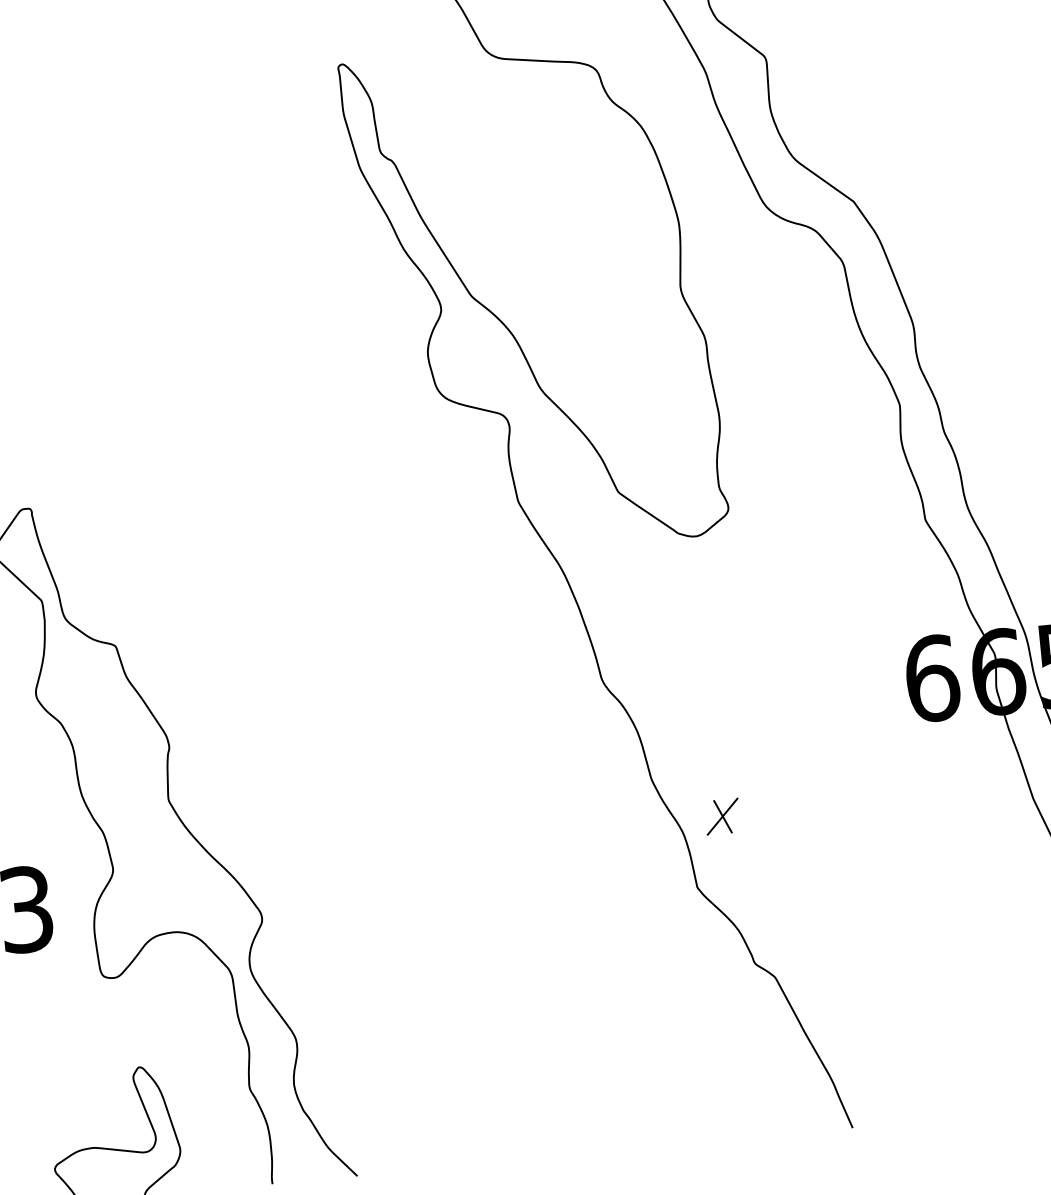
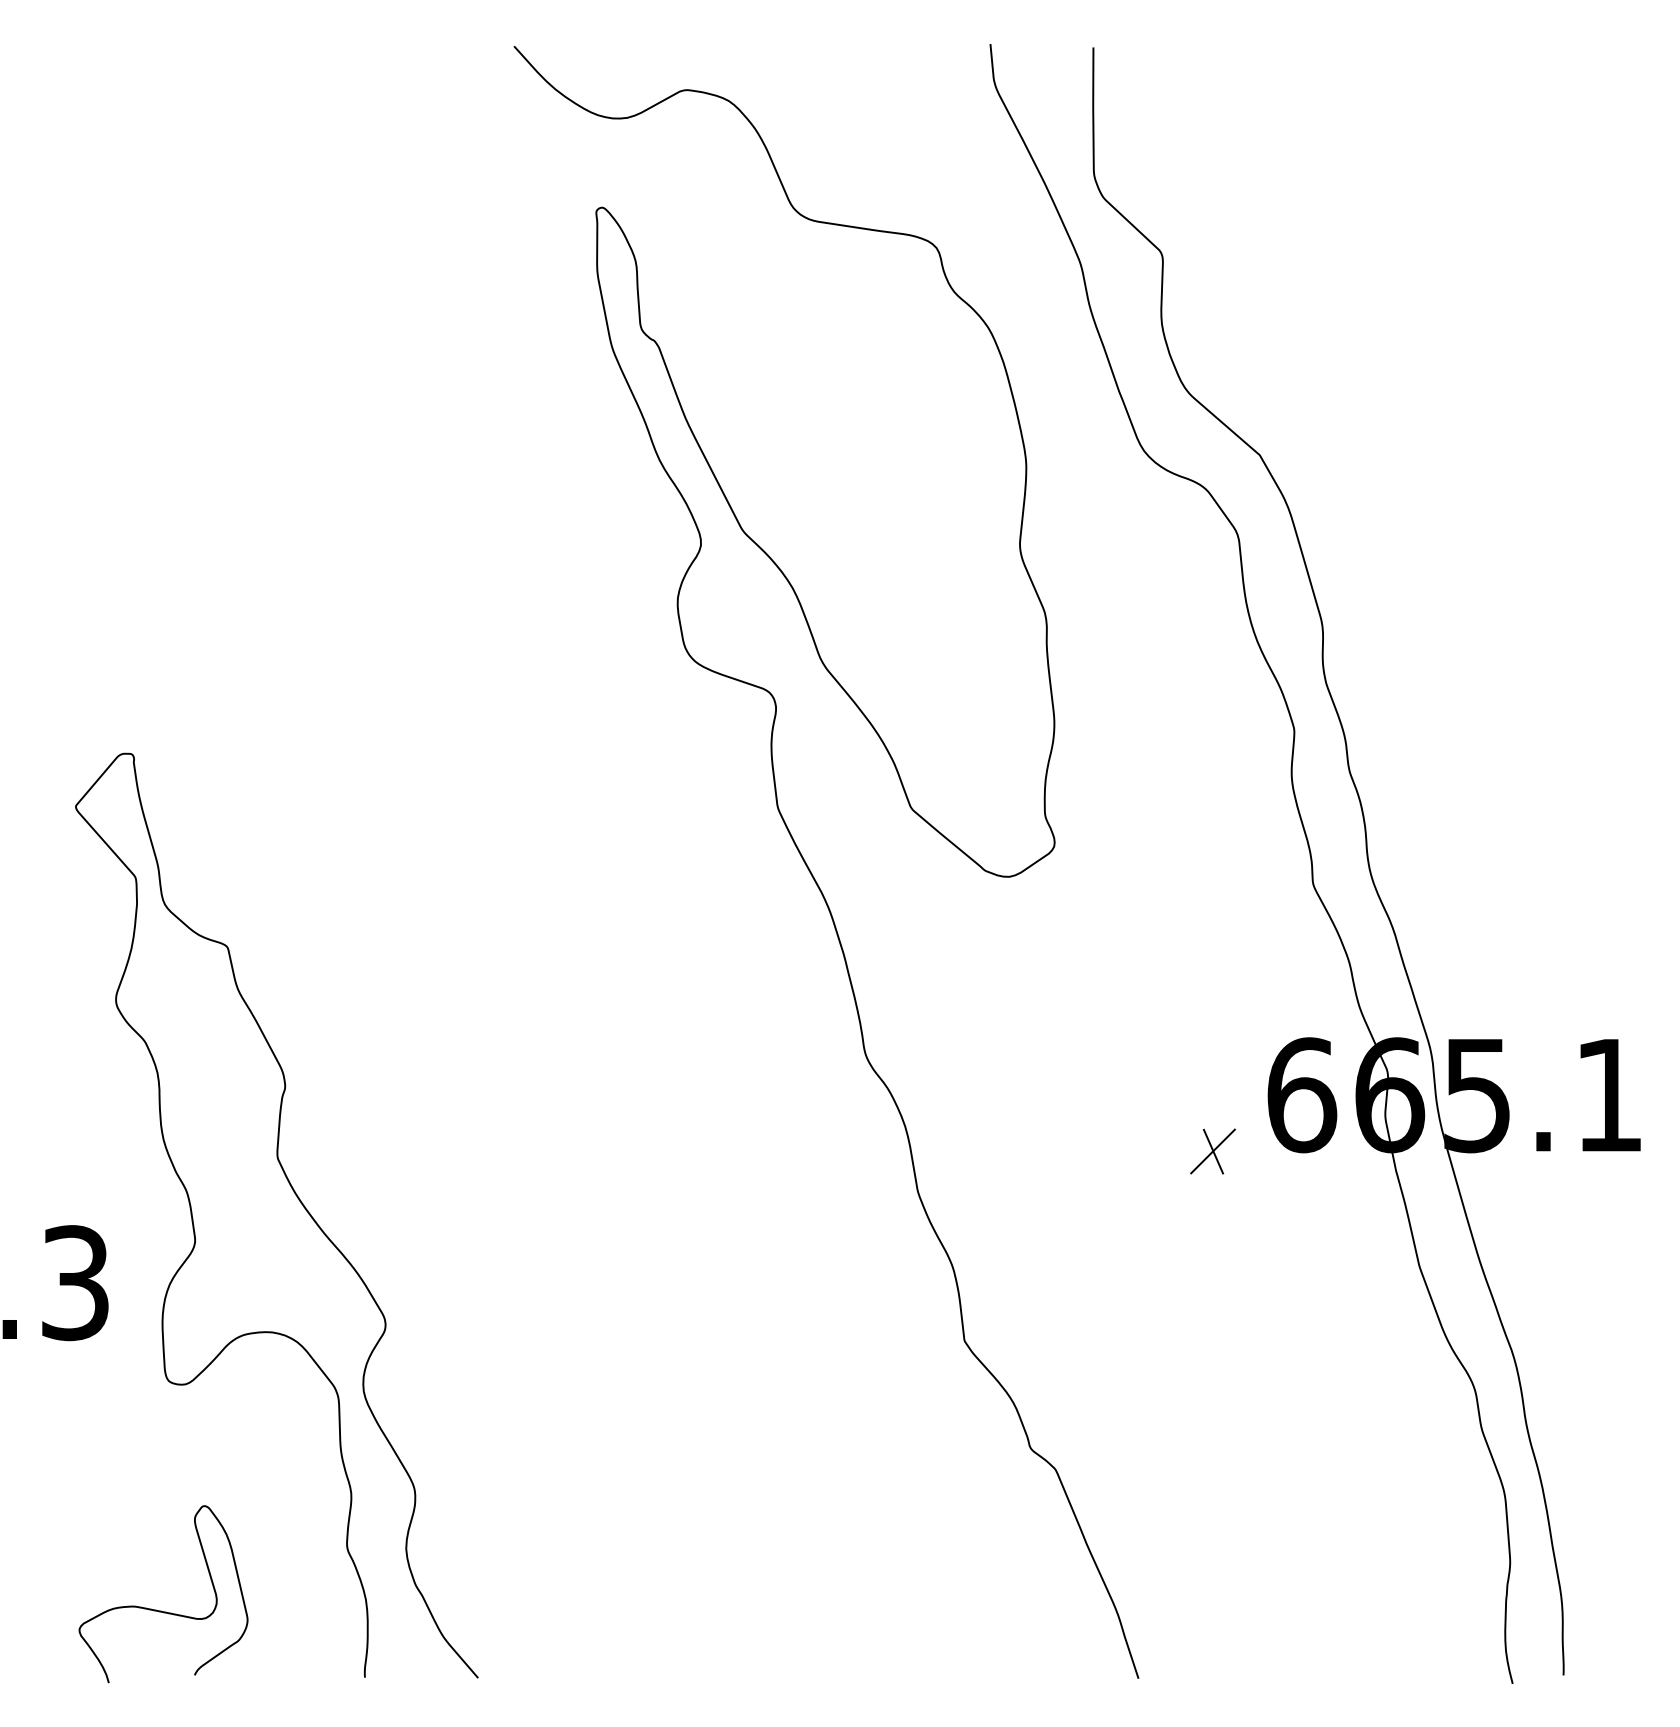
part: (722, 816) -> (1212, 1151), moved

